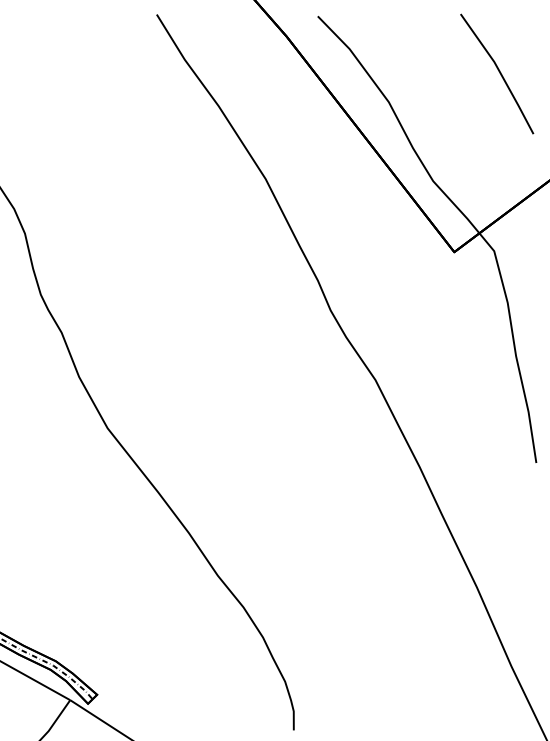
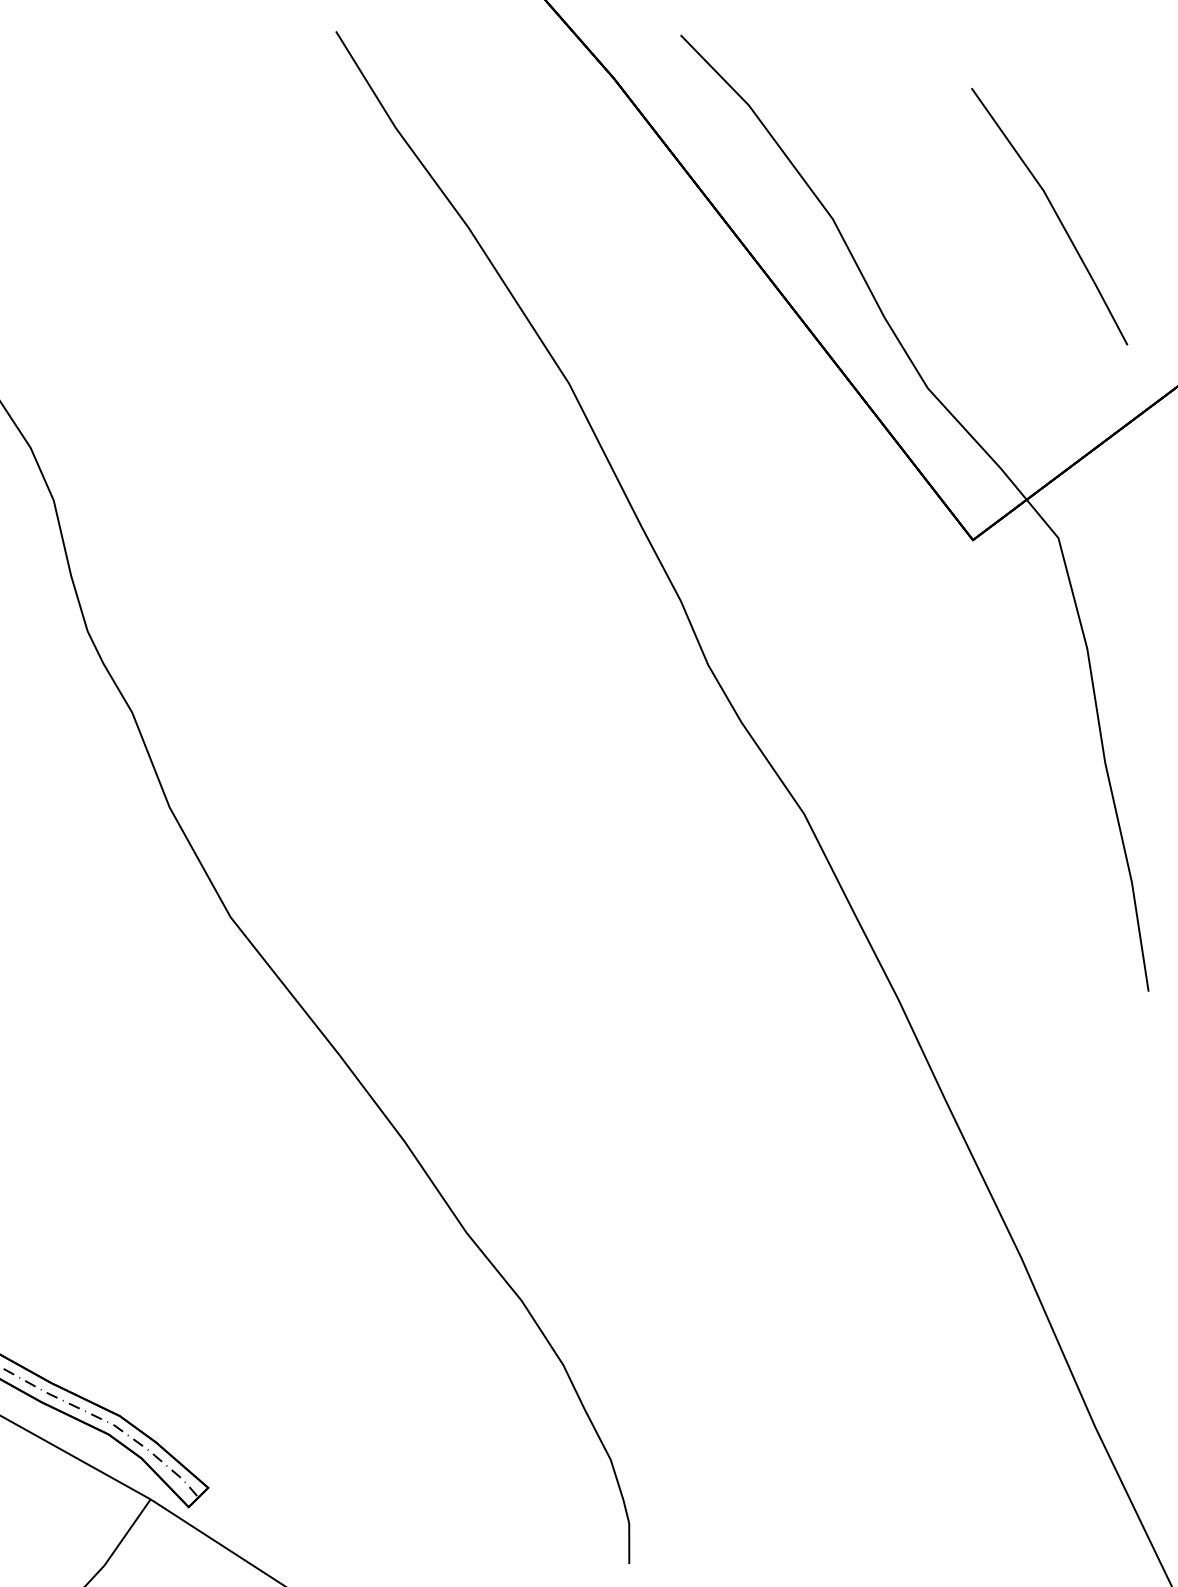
line: (499, 73) -> (1054, 215), moved

